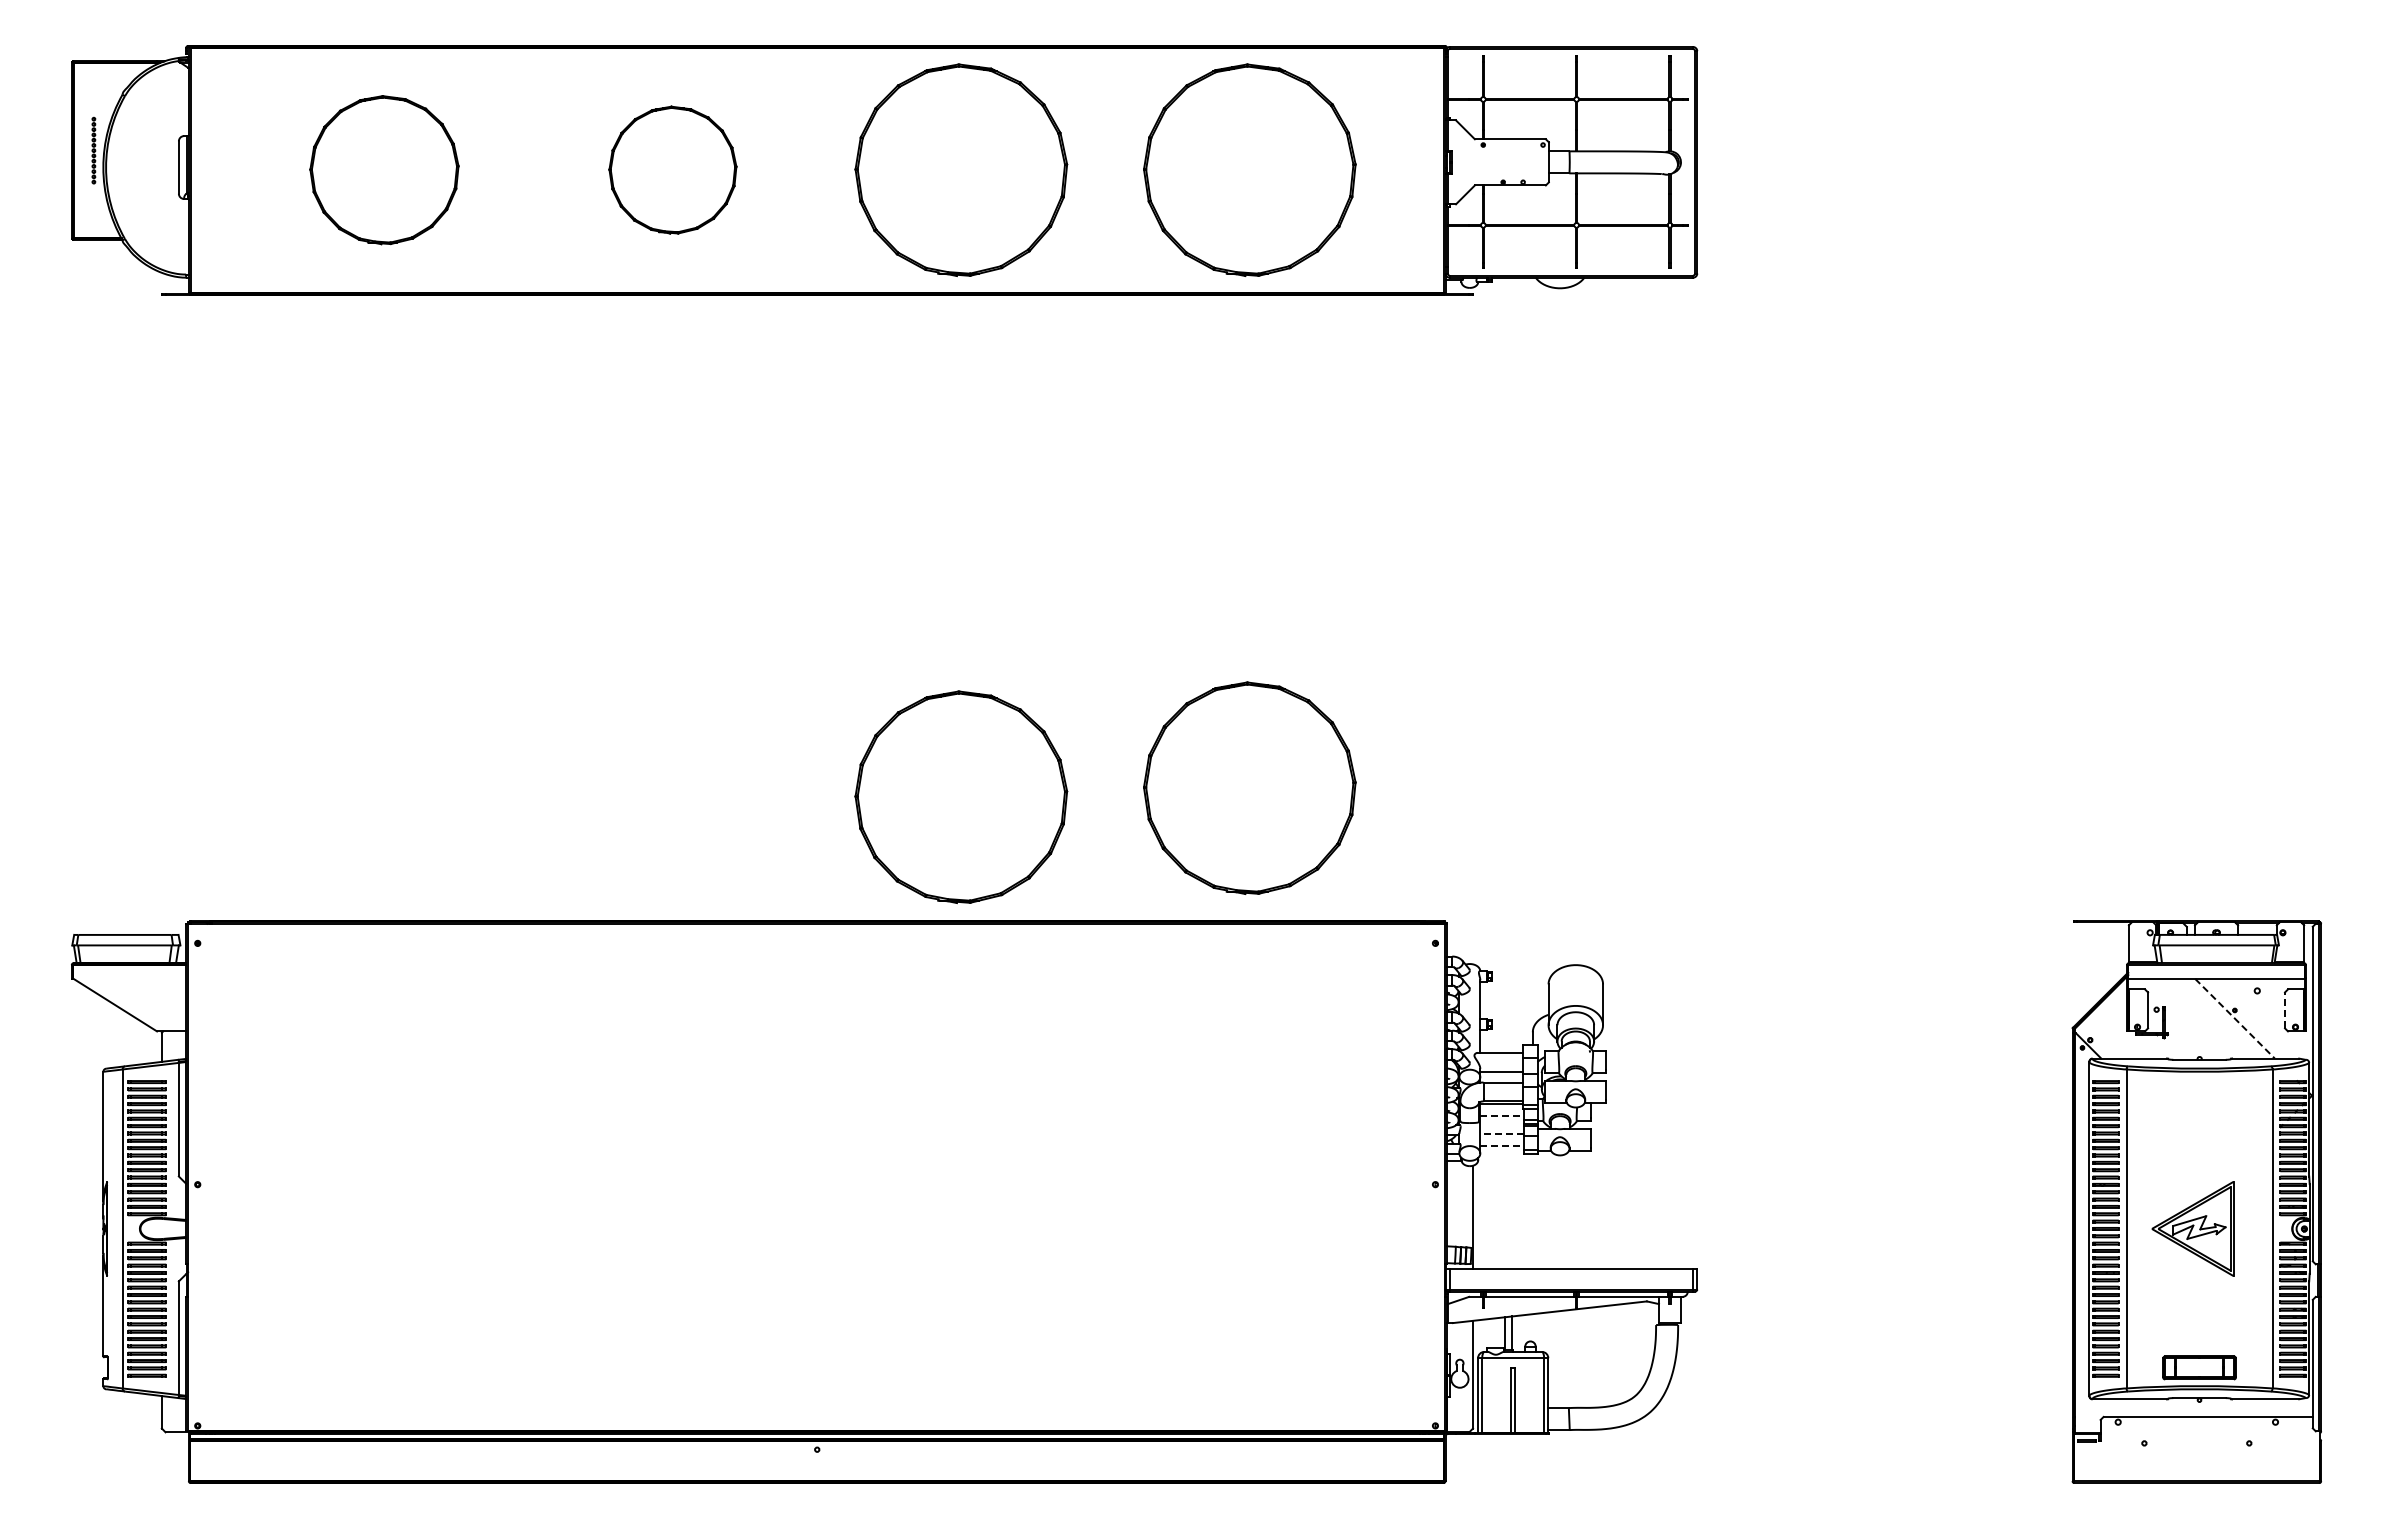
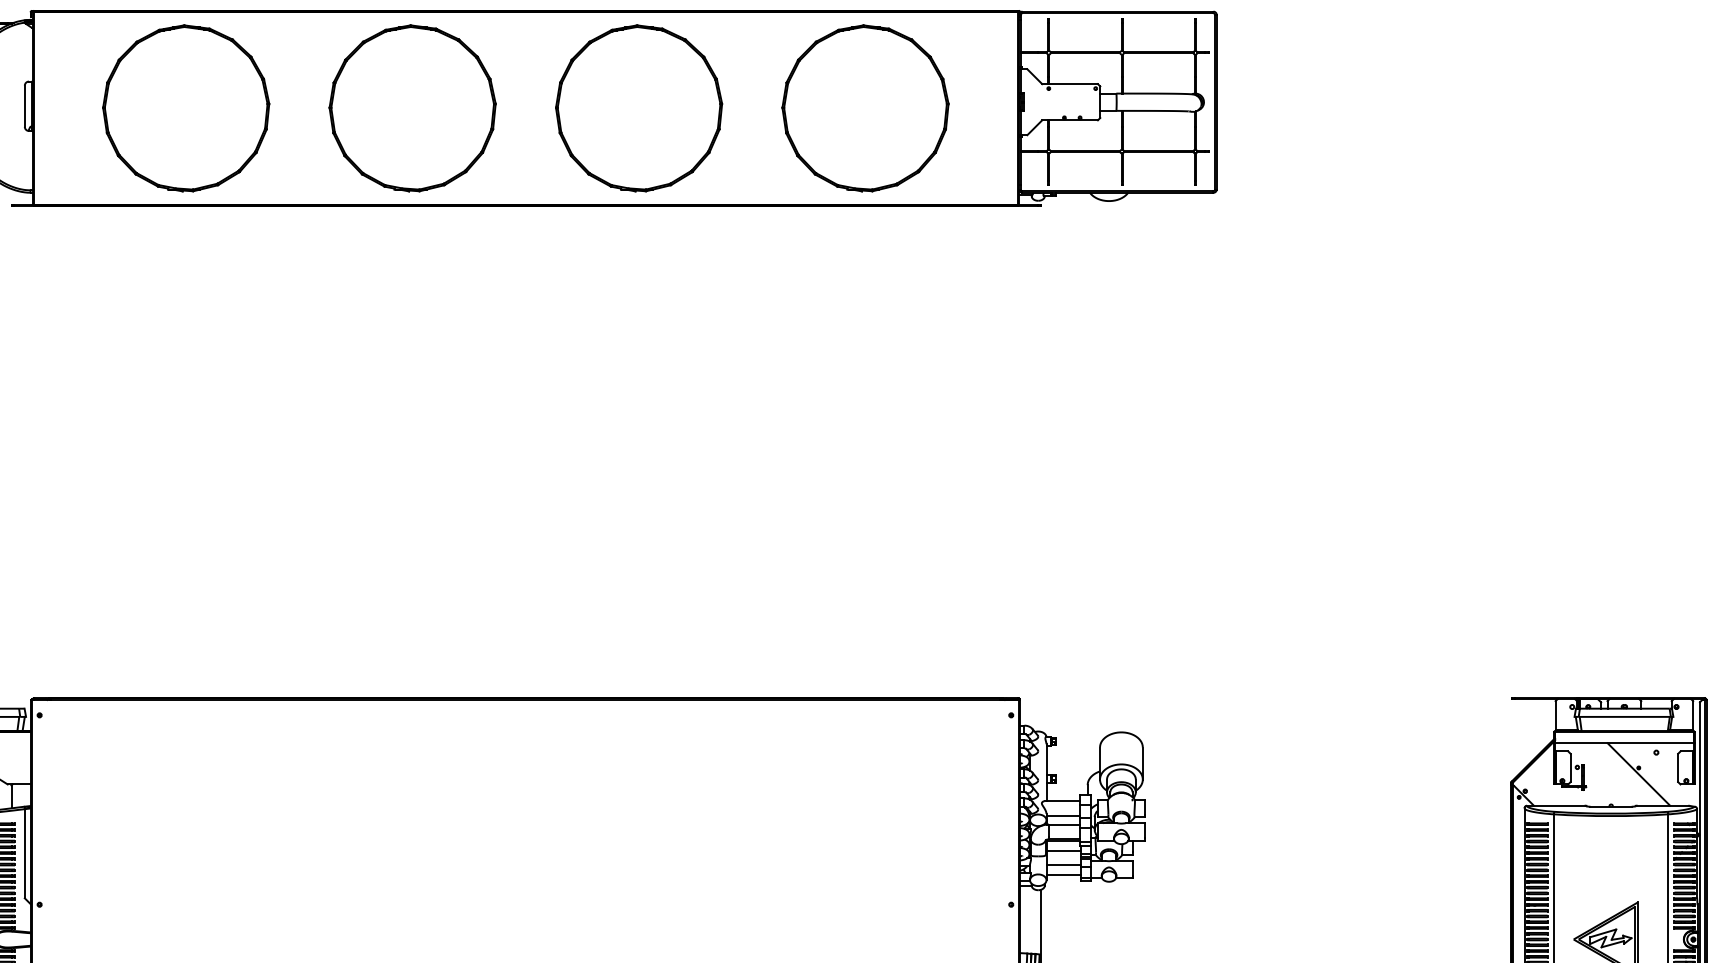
part: (384, 169) -> (186, 107), size x1.43
part: (672, 169) -> (412, 107), size x1.67
part: (1249, 787) -> (865, 592), removed
part: (961, 796) -> (639, 600), removed
line: (2285, 1009) -> (1678, 767), dashed -> solid
line: (2235, 1019) -> (1639, 775), dashed -> solid
line: (1502, 1116) -> (1063, 851), dashed -> solid
line: (1502, 1133) -> (1063, 864), dashed -> solid
line: (1502, 1146) -> (1063, 874), dashed -> solid

